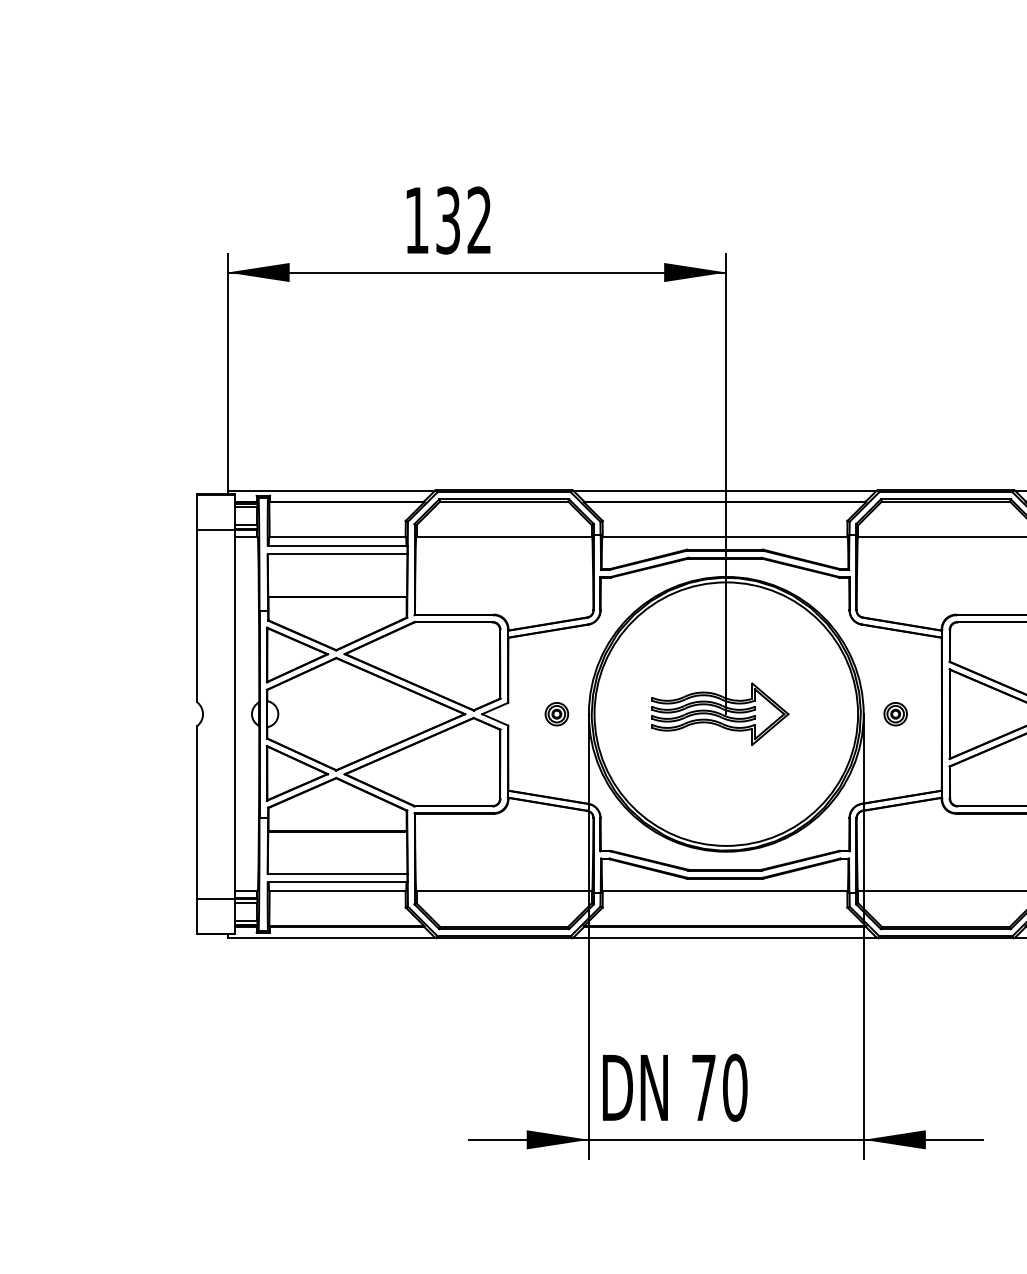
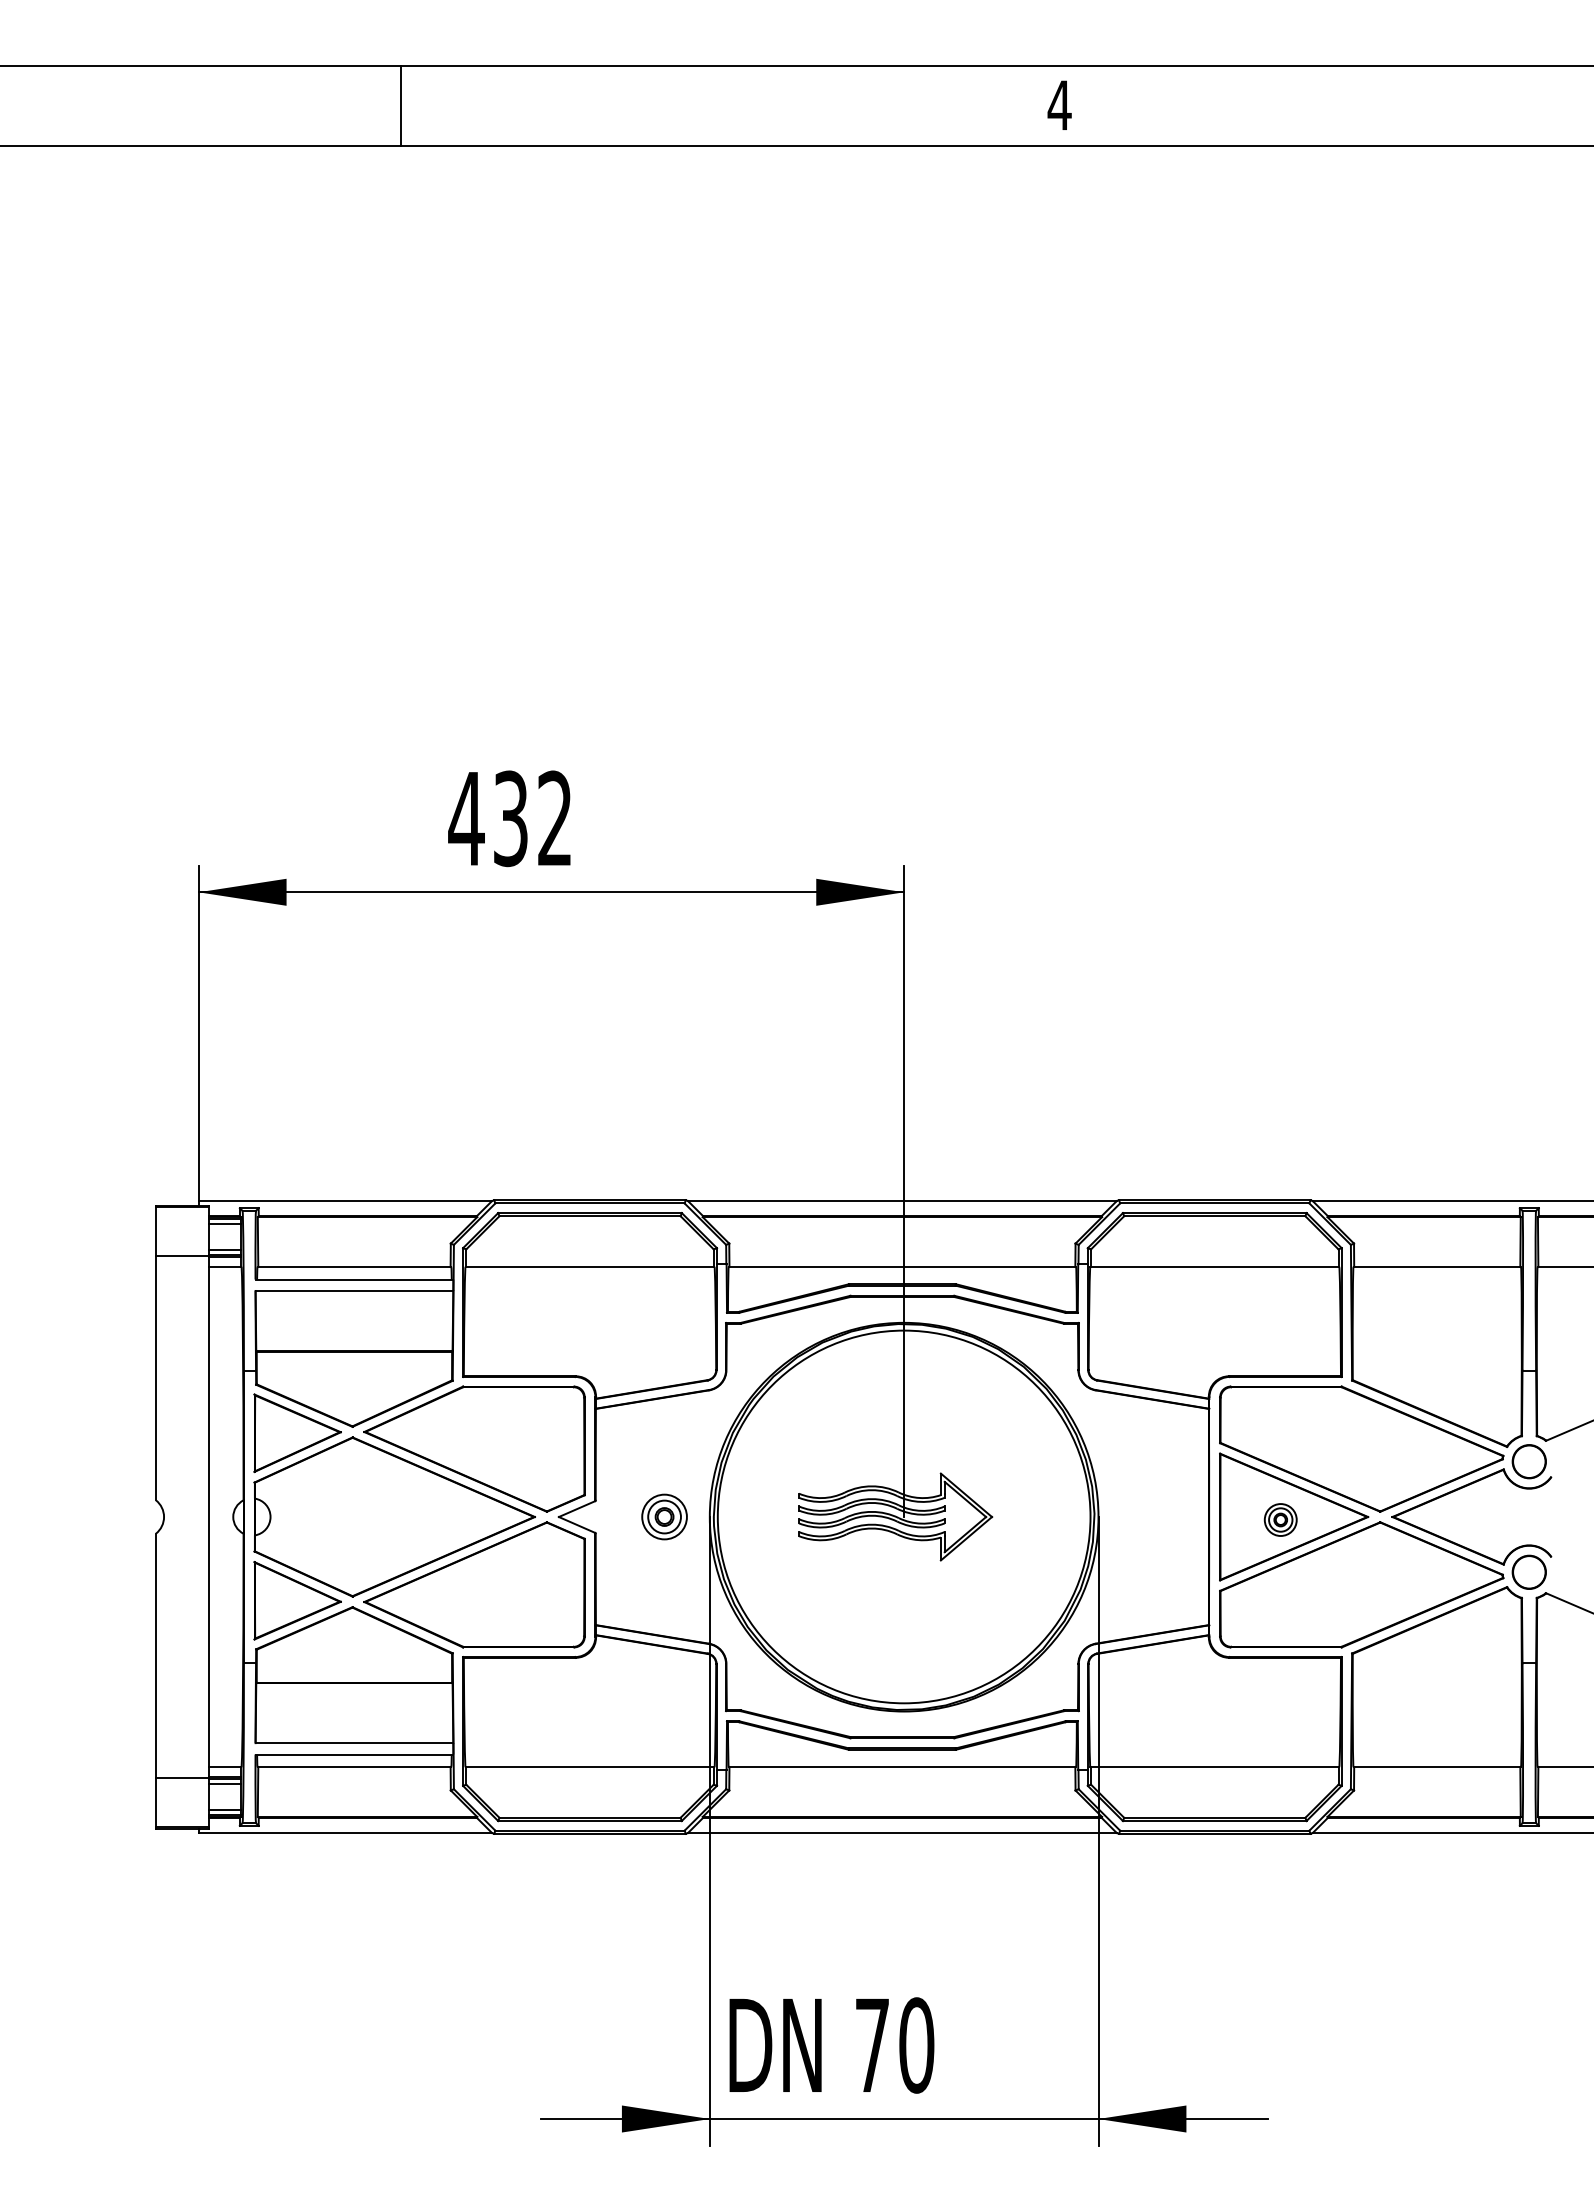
text: (416, 220) -> (466, 818), 132 -> 432
part: (556, 713) -> (664, 1516), size x1.4
part: (895, 713) -> (1280, 1519), moved

